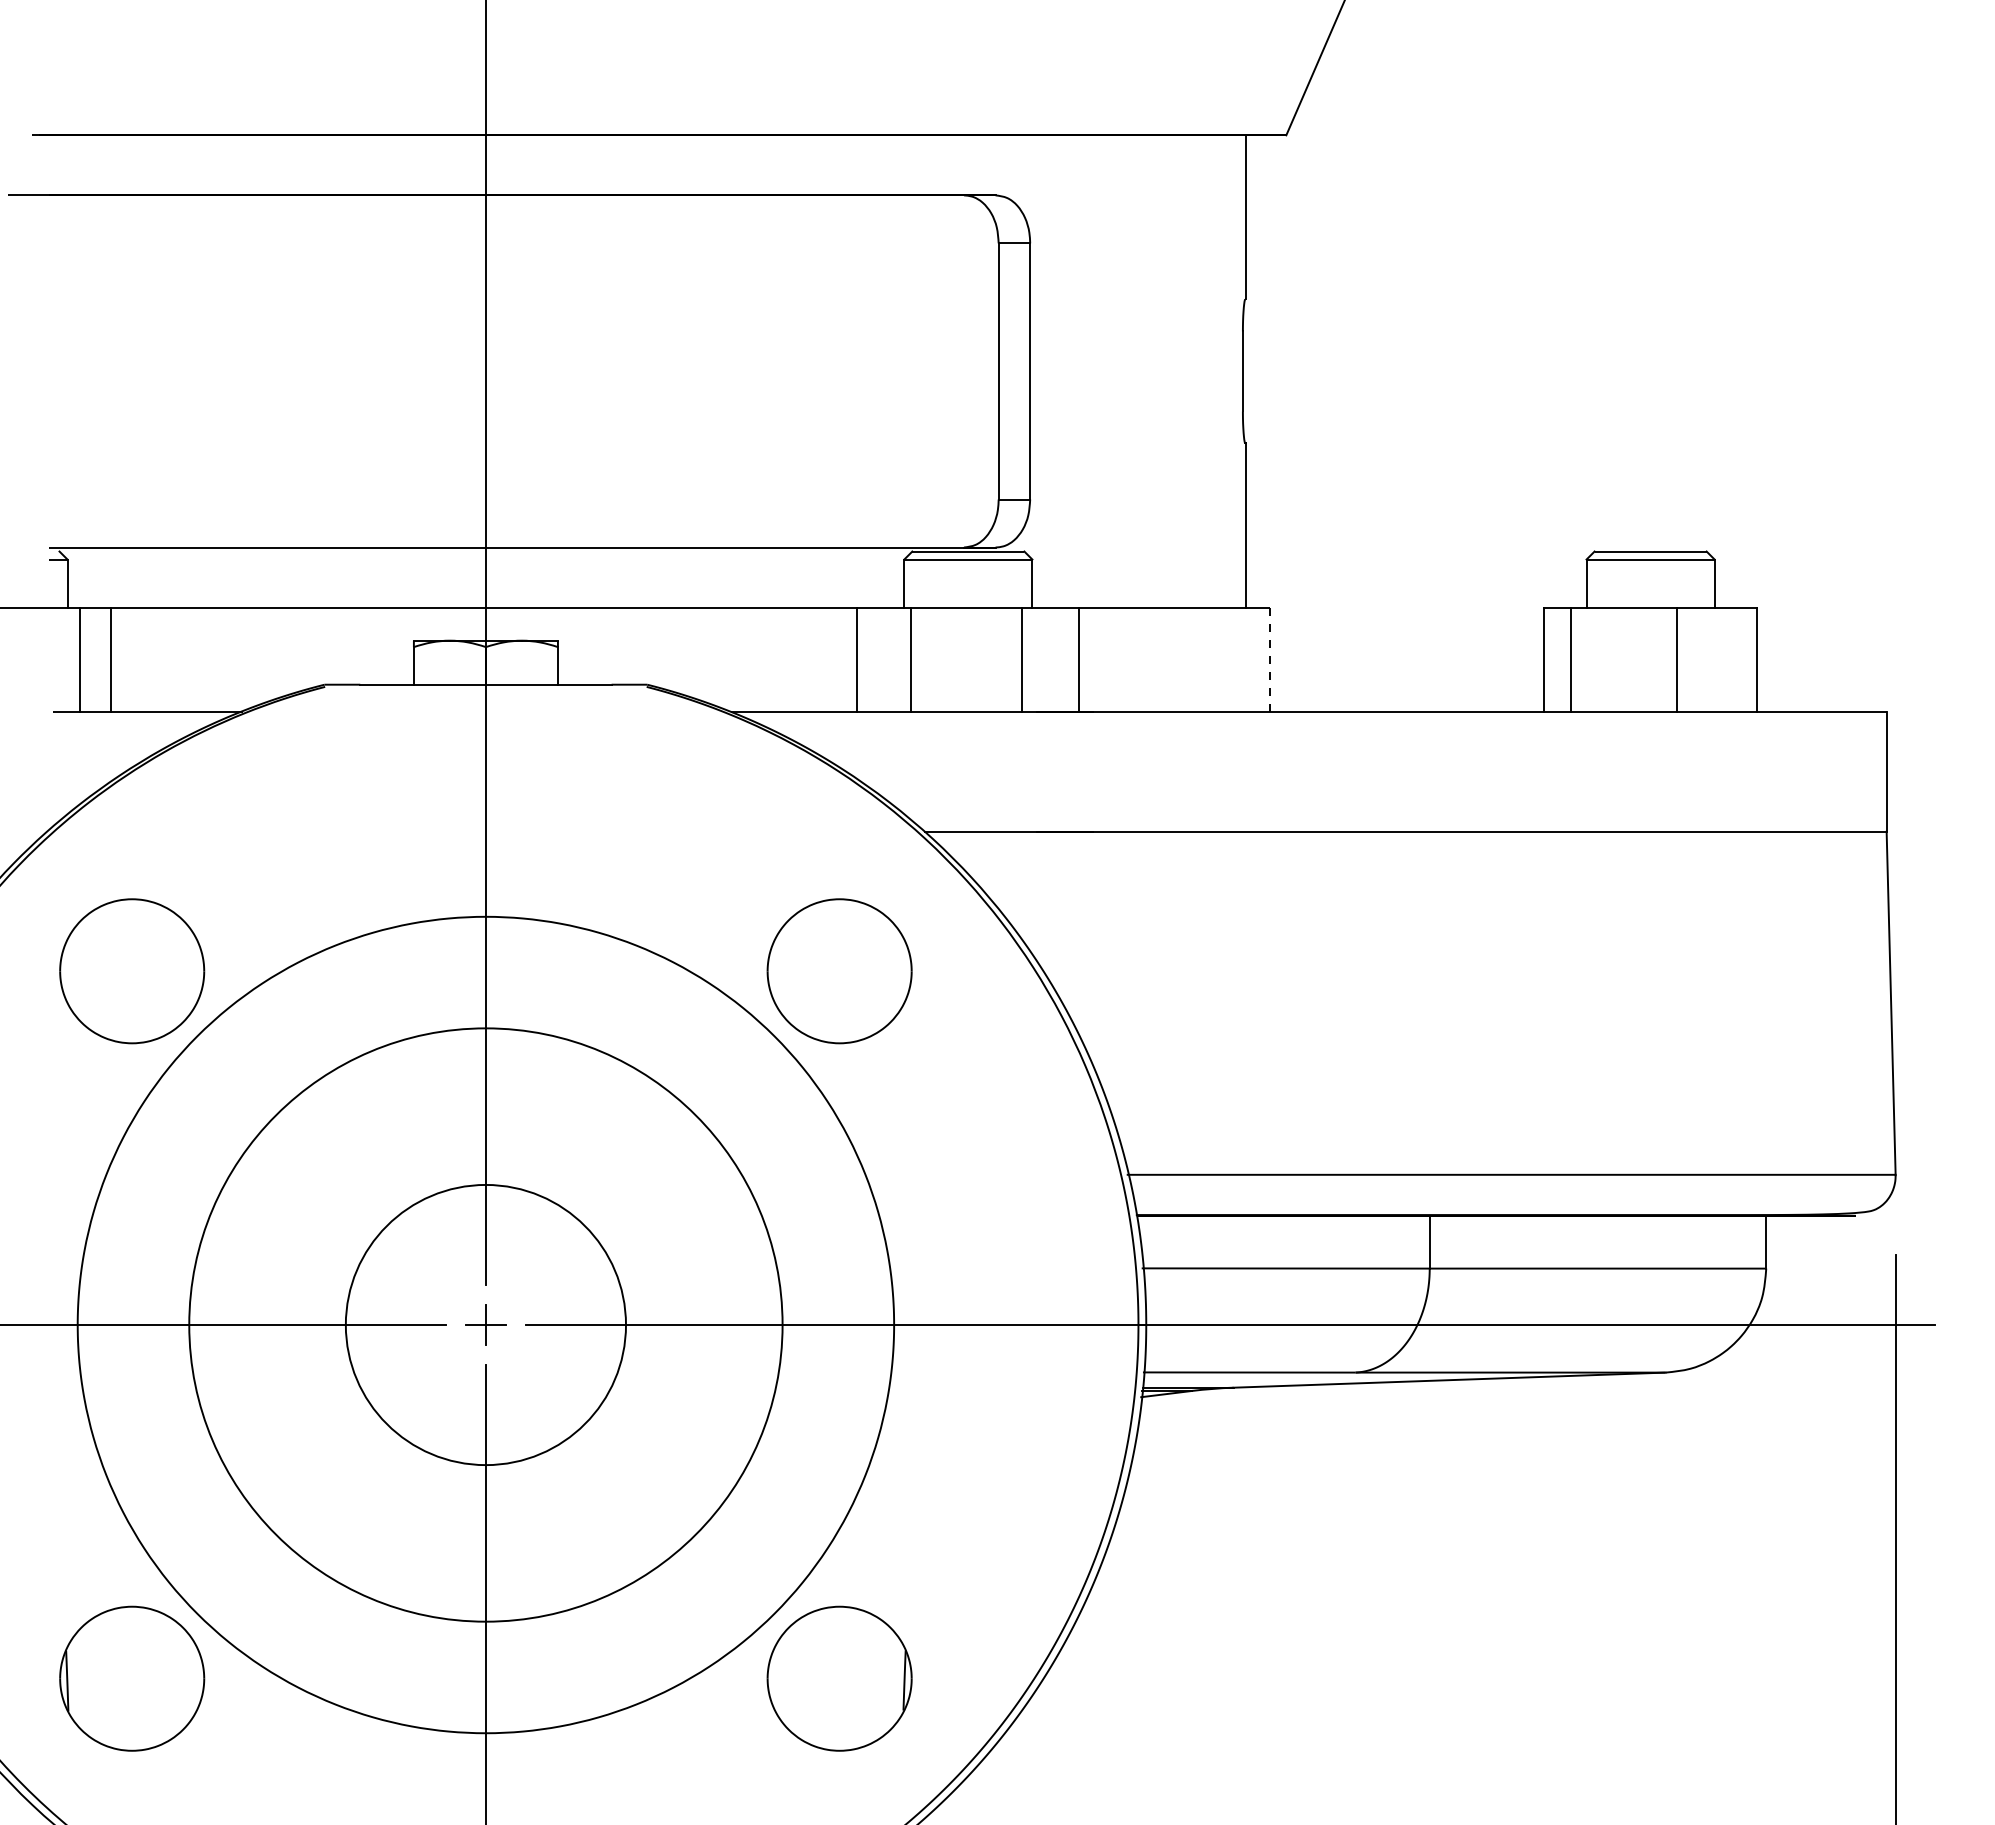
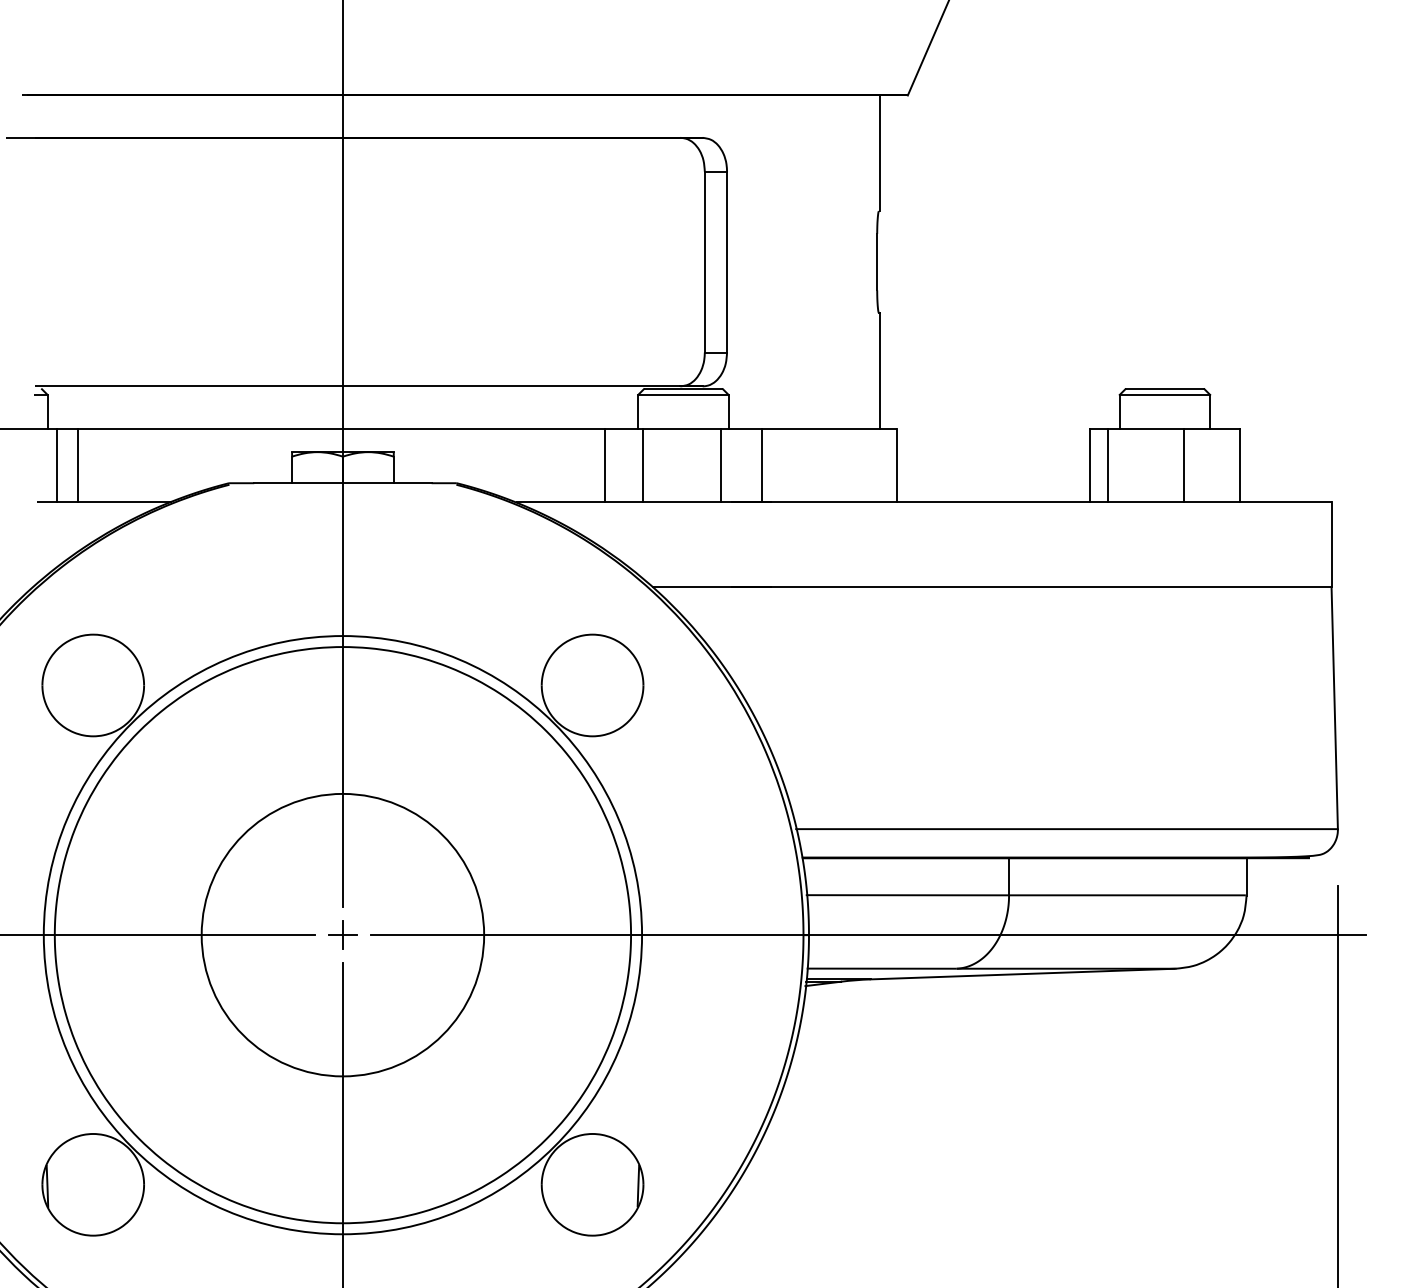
line: (1270, 659) -> (896, 465), dashed -> solid
circle: (485, 1324) -> (342, 934), size x1.43
circle: (485, 1324) -> (342, 934), size x1.43

